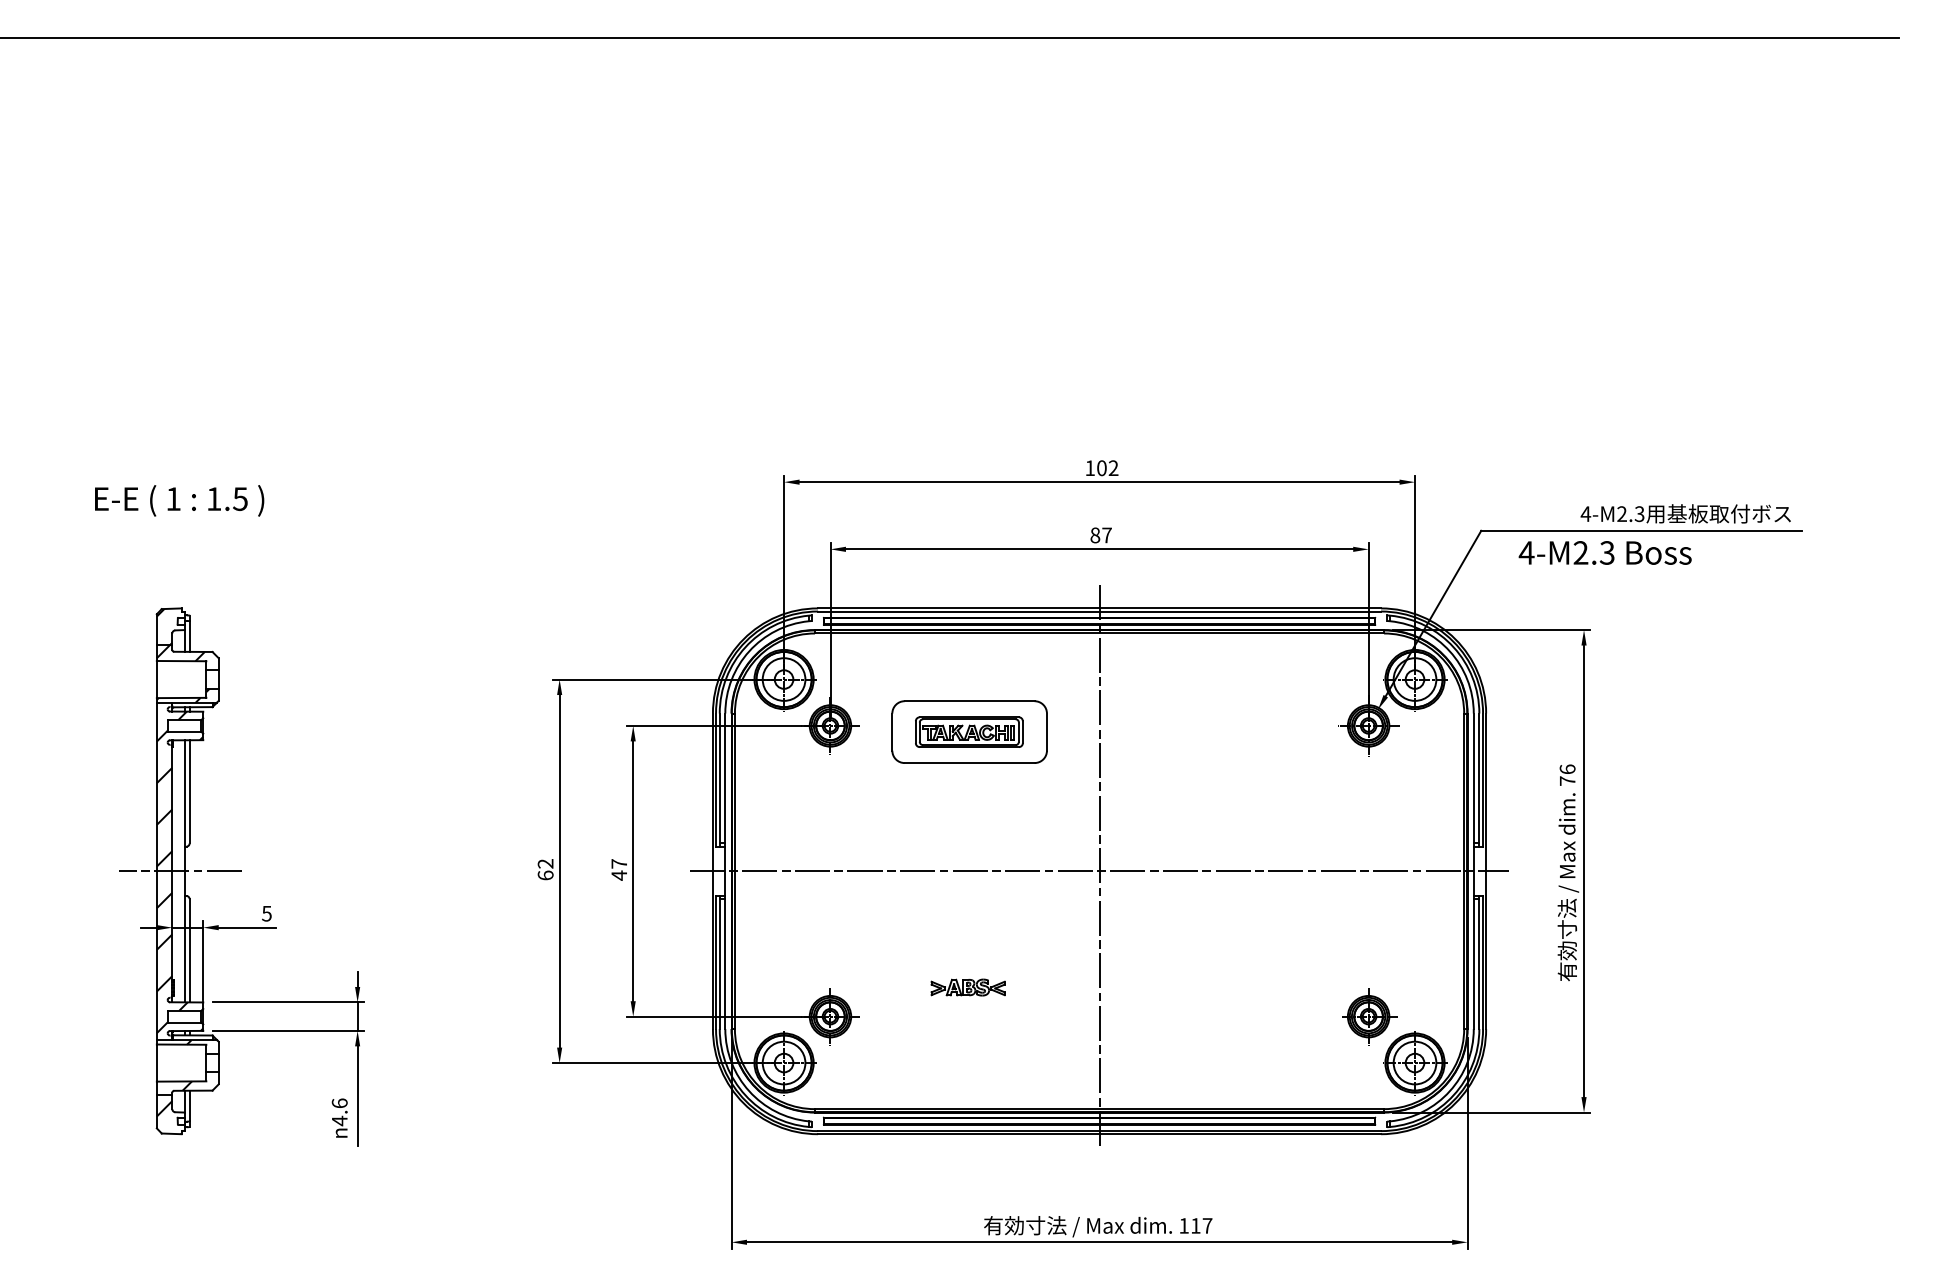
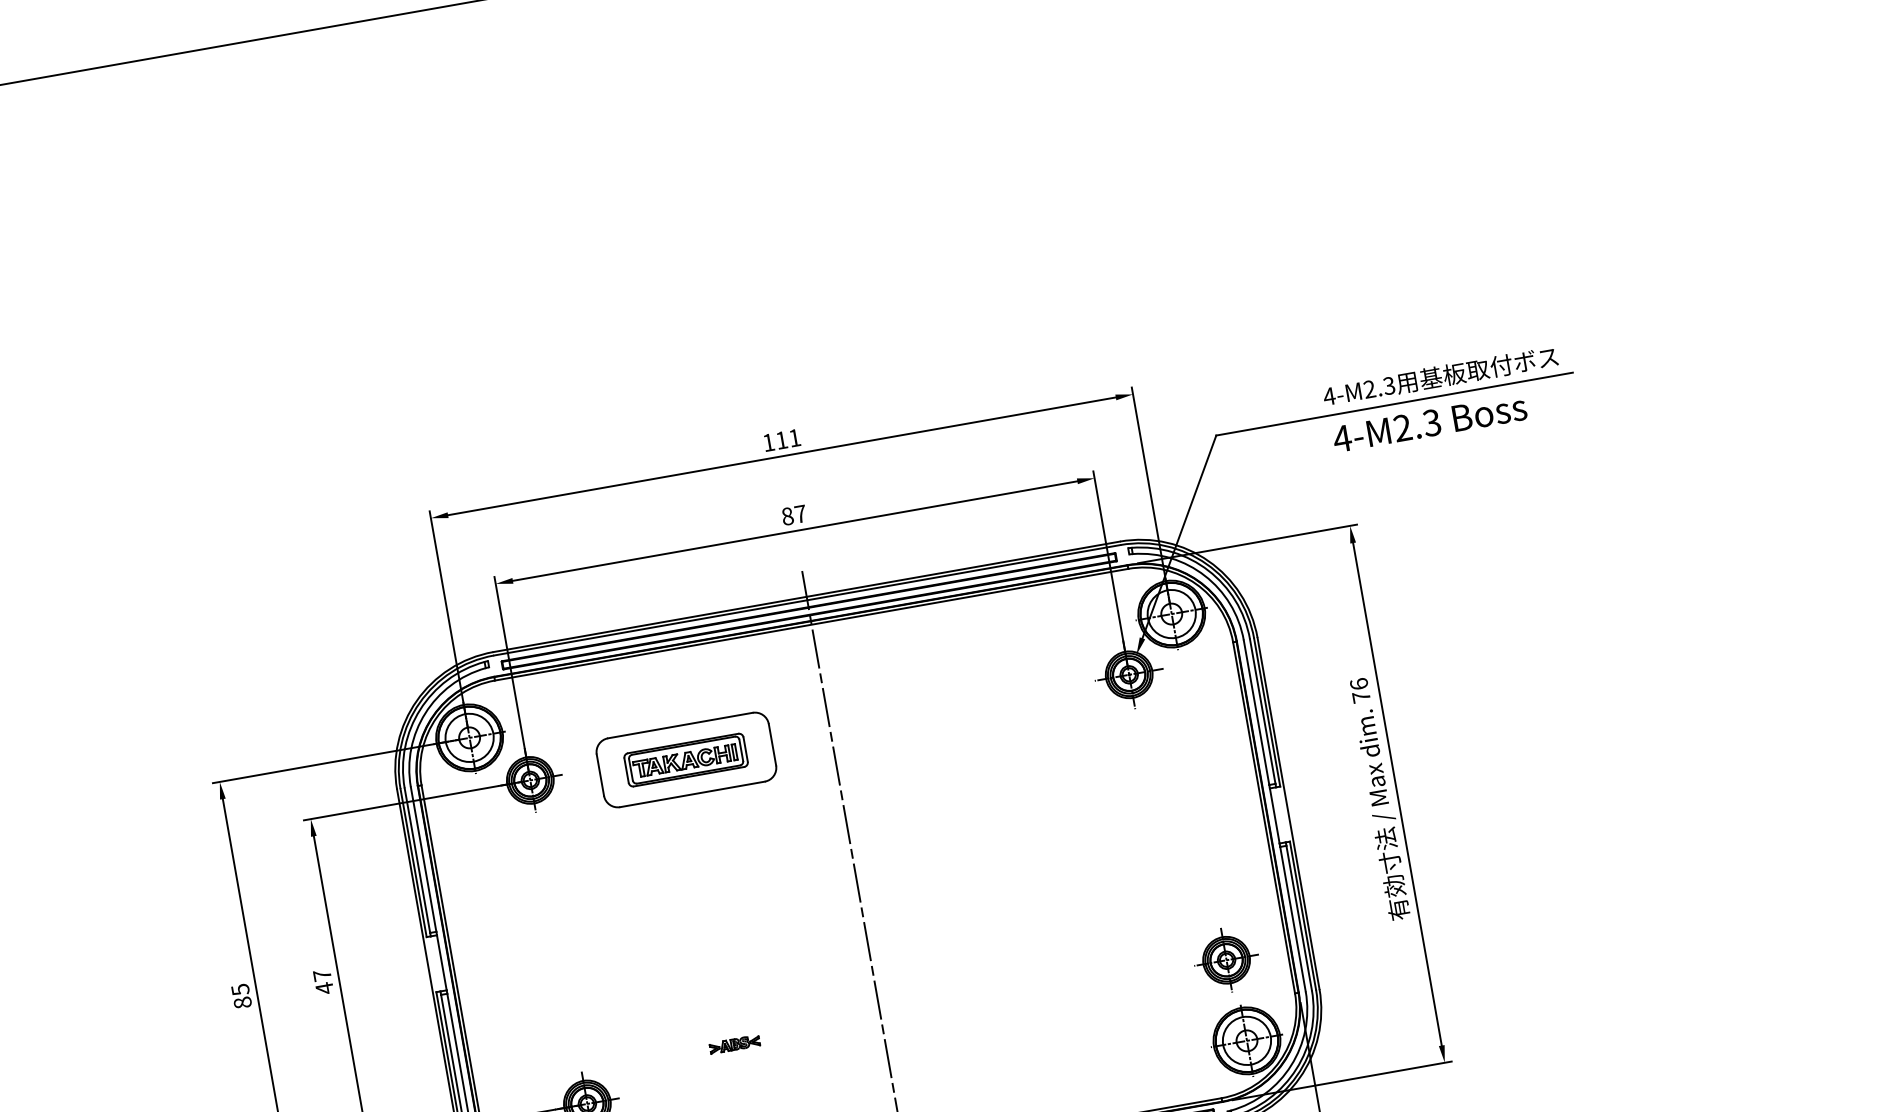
text: (1107, 468) -> (788, 439), 102 -> 111
text: (1604, 552) -> (1428, 422), moved
text: (545, 869) -> (241, 996), 62 -> 85
line: (1099, 871) -> (858, 889), removed
part: (967, 987) -> (734, 1044), size x0.6
part: (1369, 1016) -> (1227, 959), moved

